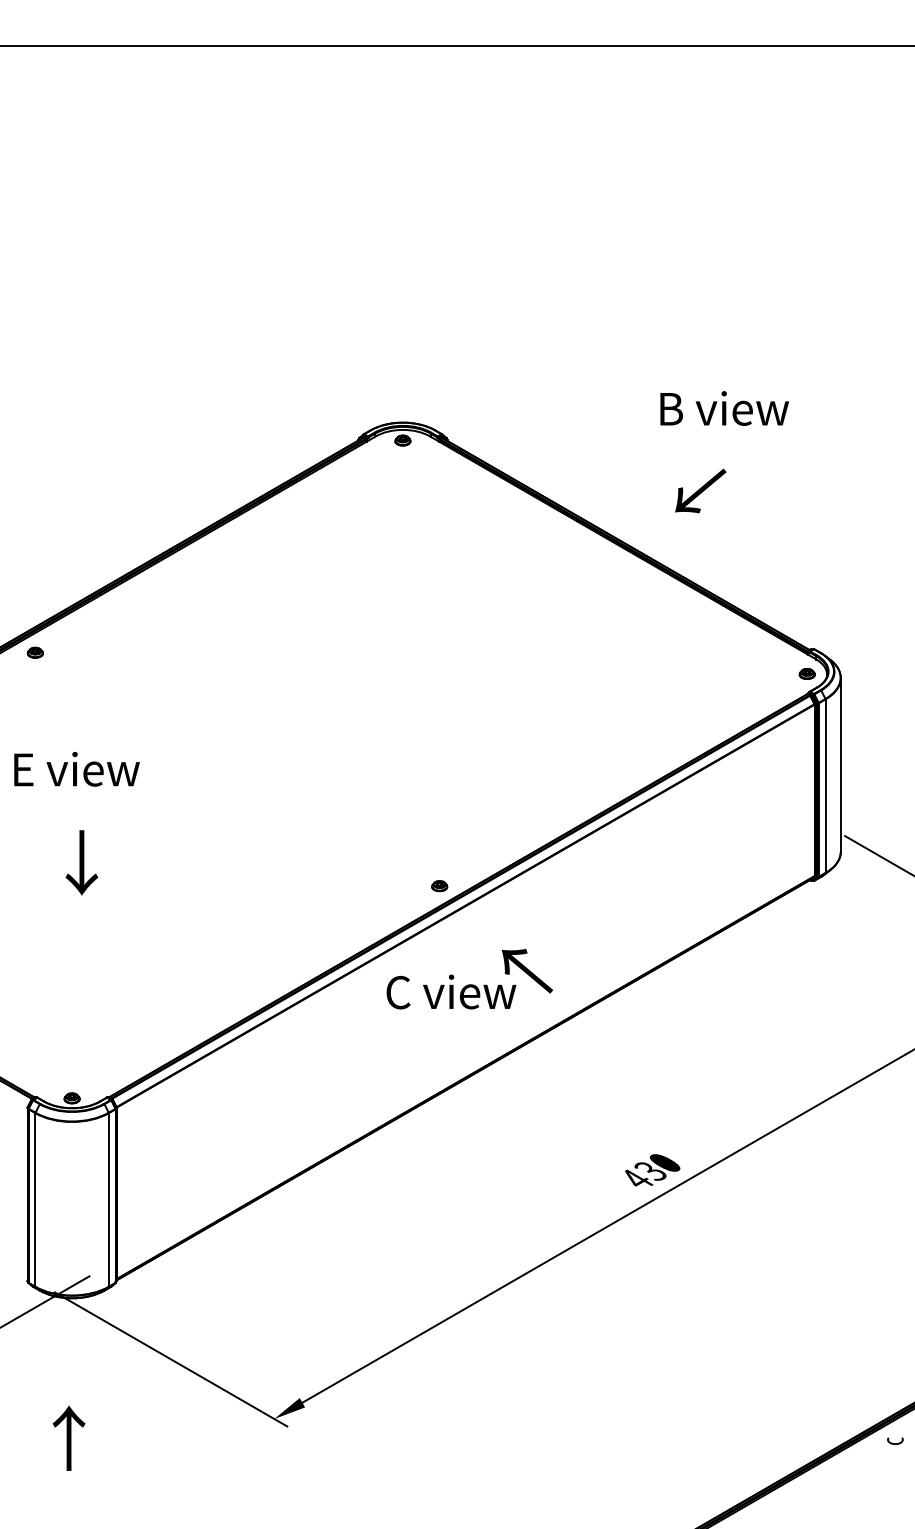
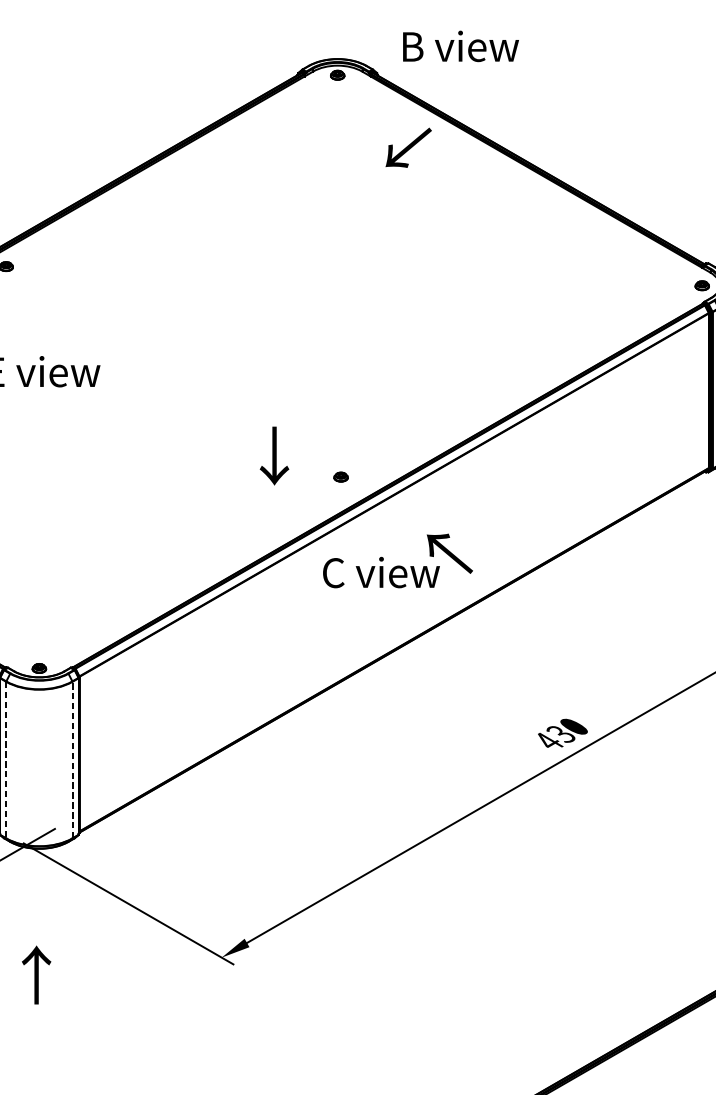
text: (724, 408) -> (460, 46), moved
text: (700, 490) -> (408, 147), moved
text: (81, 862) -> (274, 455), moved
part: (439, 886) -> (340, 477), moved
line: (35, 1199) -> (6, 759), solid -> dashed
line: (108, 1199) -> (72, 759), solid -> dashed

